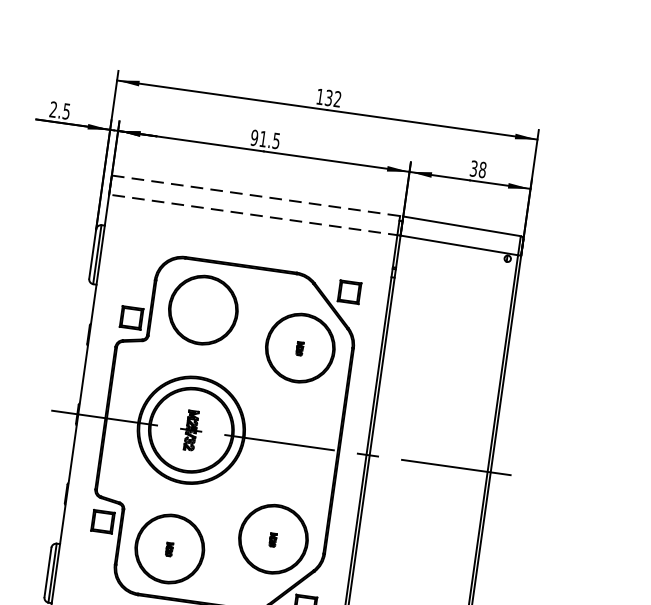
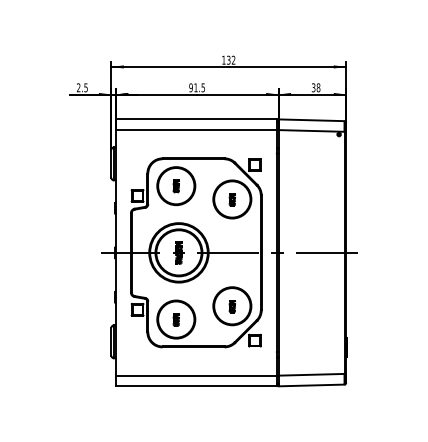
line: (256, 195) -> (196, 119), dashed -> solid
line: (253, 215) -> (196, 130), dashed -> solid
part: (201, 310) -> (175, 186), added
part: (298, 347) -> (231, 199), size x1.67
part: (271, 539) -> (231, 306), size x1.67
part: (168, 548) -> (175, 319), size x1.67

